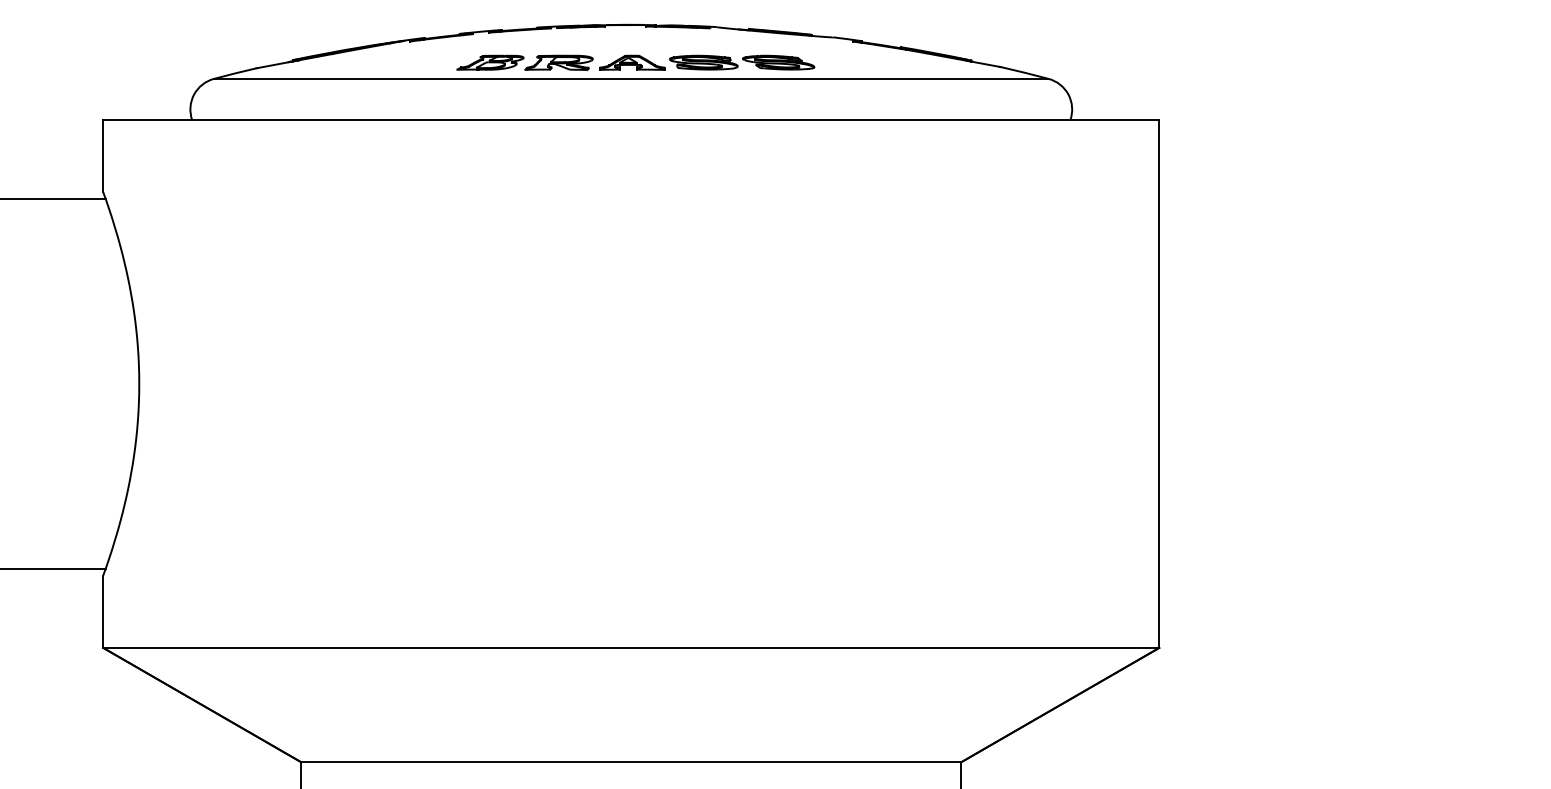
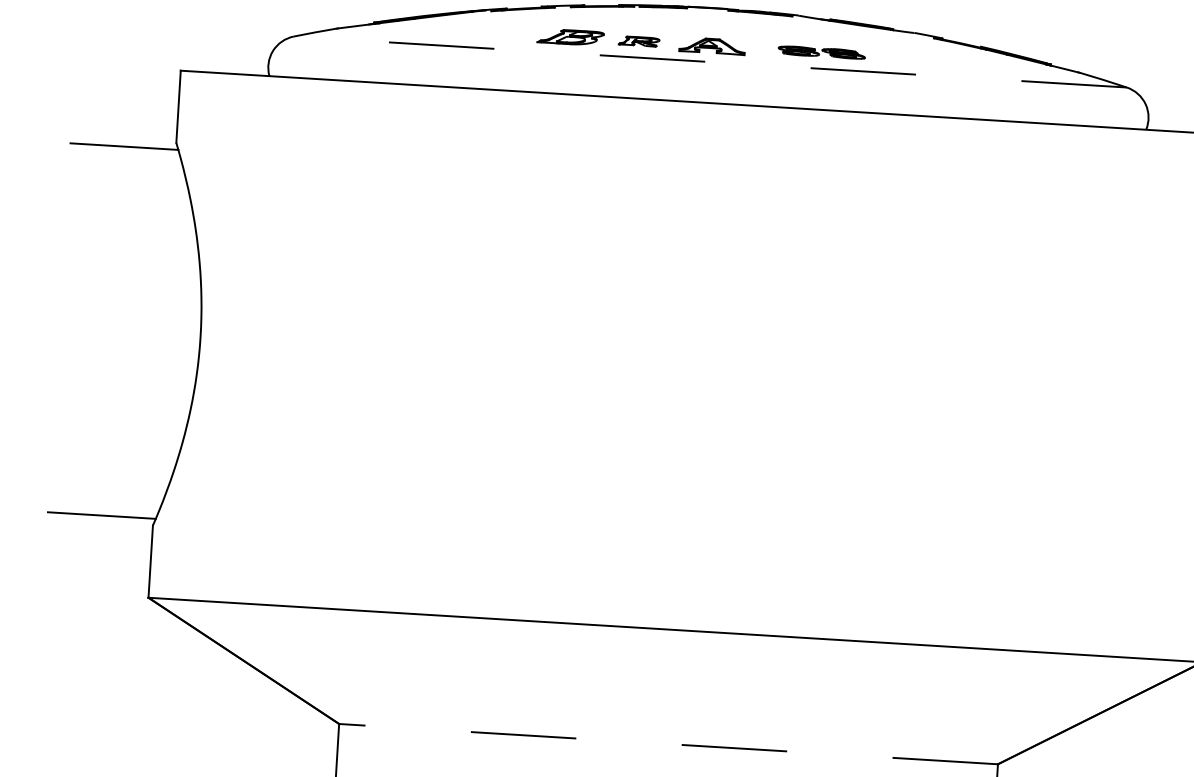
part: (558, 62) -> (638, 41), size x0.6
part: (741, 62) -> (821, 52), size x0.6
line: (630, 78) -> (709, 61), solid -> dashed
line: (630, 762) -> (667, 744), solid -> dashed

